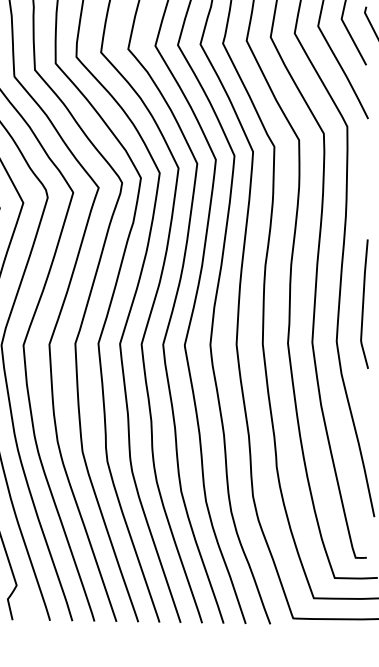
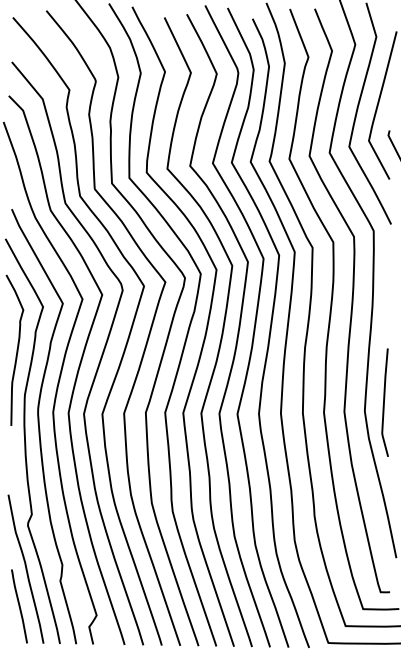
line: (363, 303) -> (384, 402), moved

